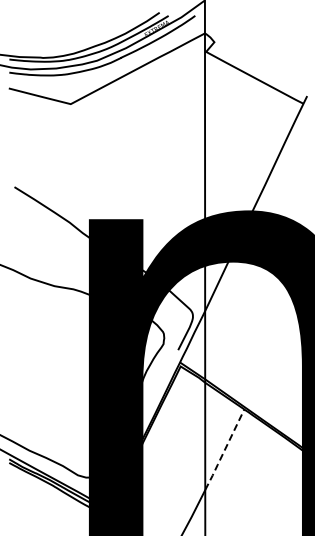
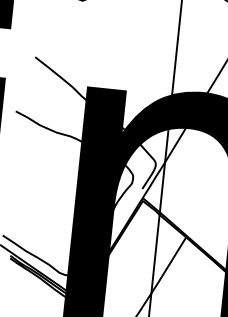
line: (224, 450) -> (168, 265), dashed -> solid

